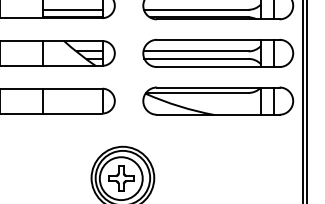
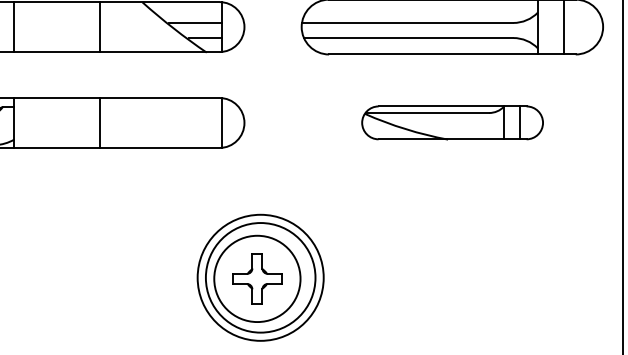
part: (218, 100) -> (452, 121), size x0.6

